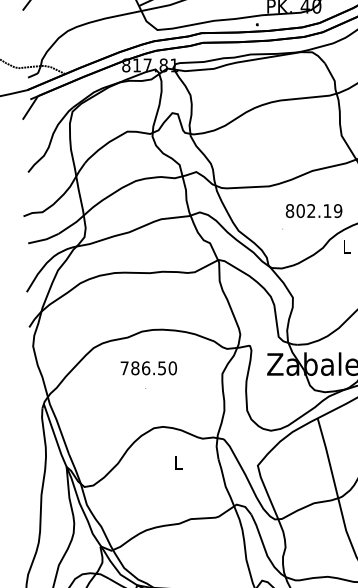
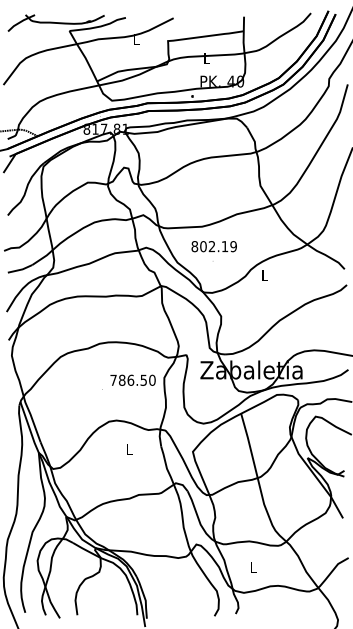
text: (313, 210) -> (213, 246), moved
text: (148, 367) -> (132, 379), moved

